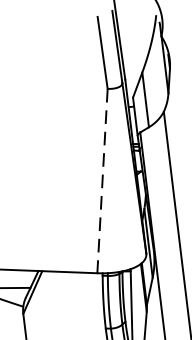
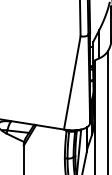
line: (103, 182) -> (72, 83), dashed -> solid

